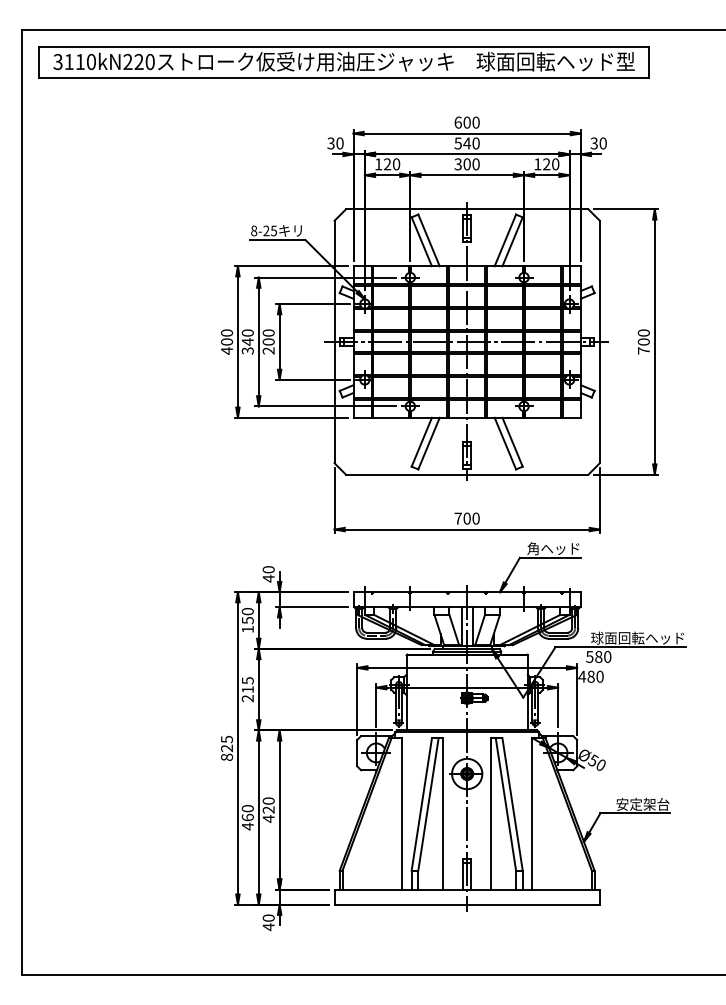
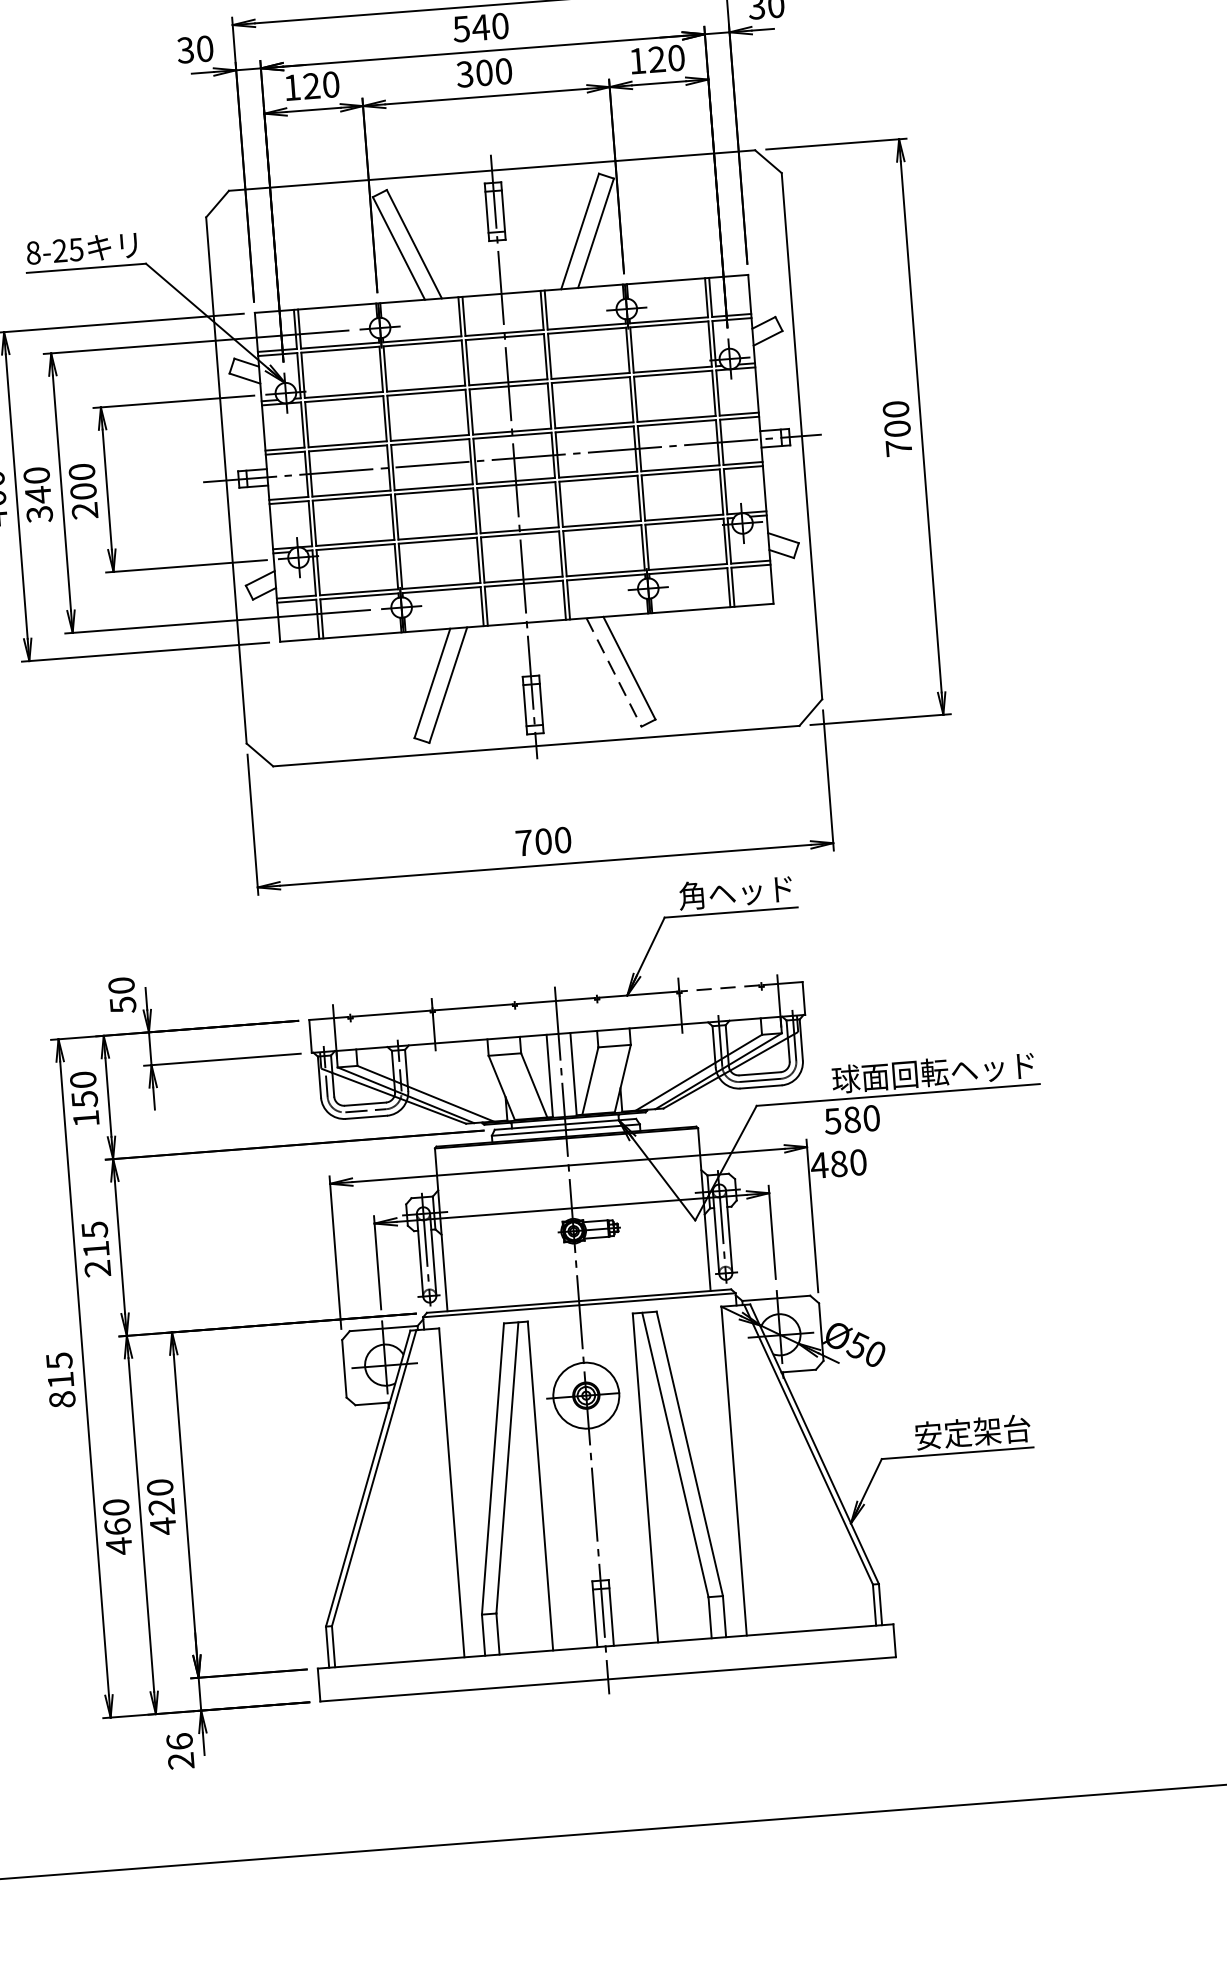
line: (505, 443) -> (614, 672), solid -> dashed
text: (268, 578) -> (122, 1004), 40 -> 50
line: (542, 592) -> (719, 989), solid -> dashed
text: (226, 748) -> (59, 1380), 825 -> 815
text: (268, 922) -> (179, 1751), 40 -> 26

